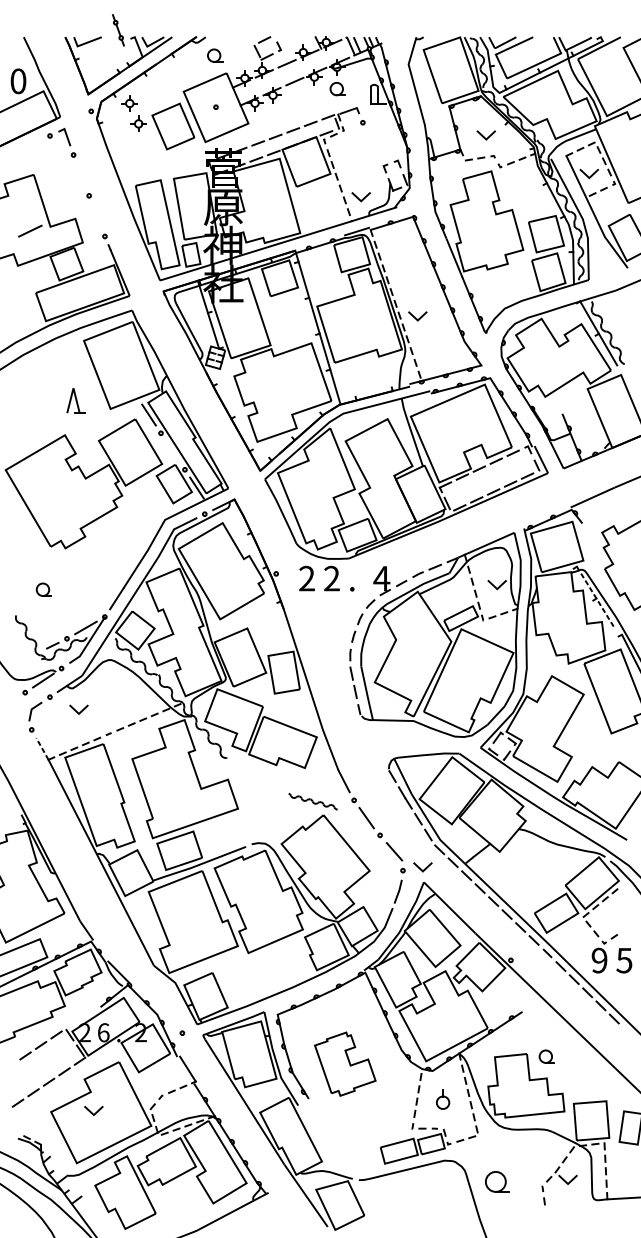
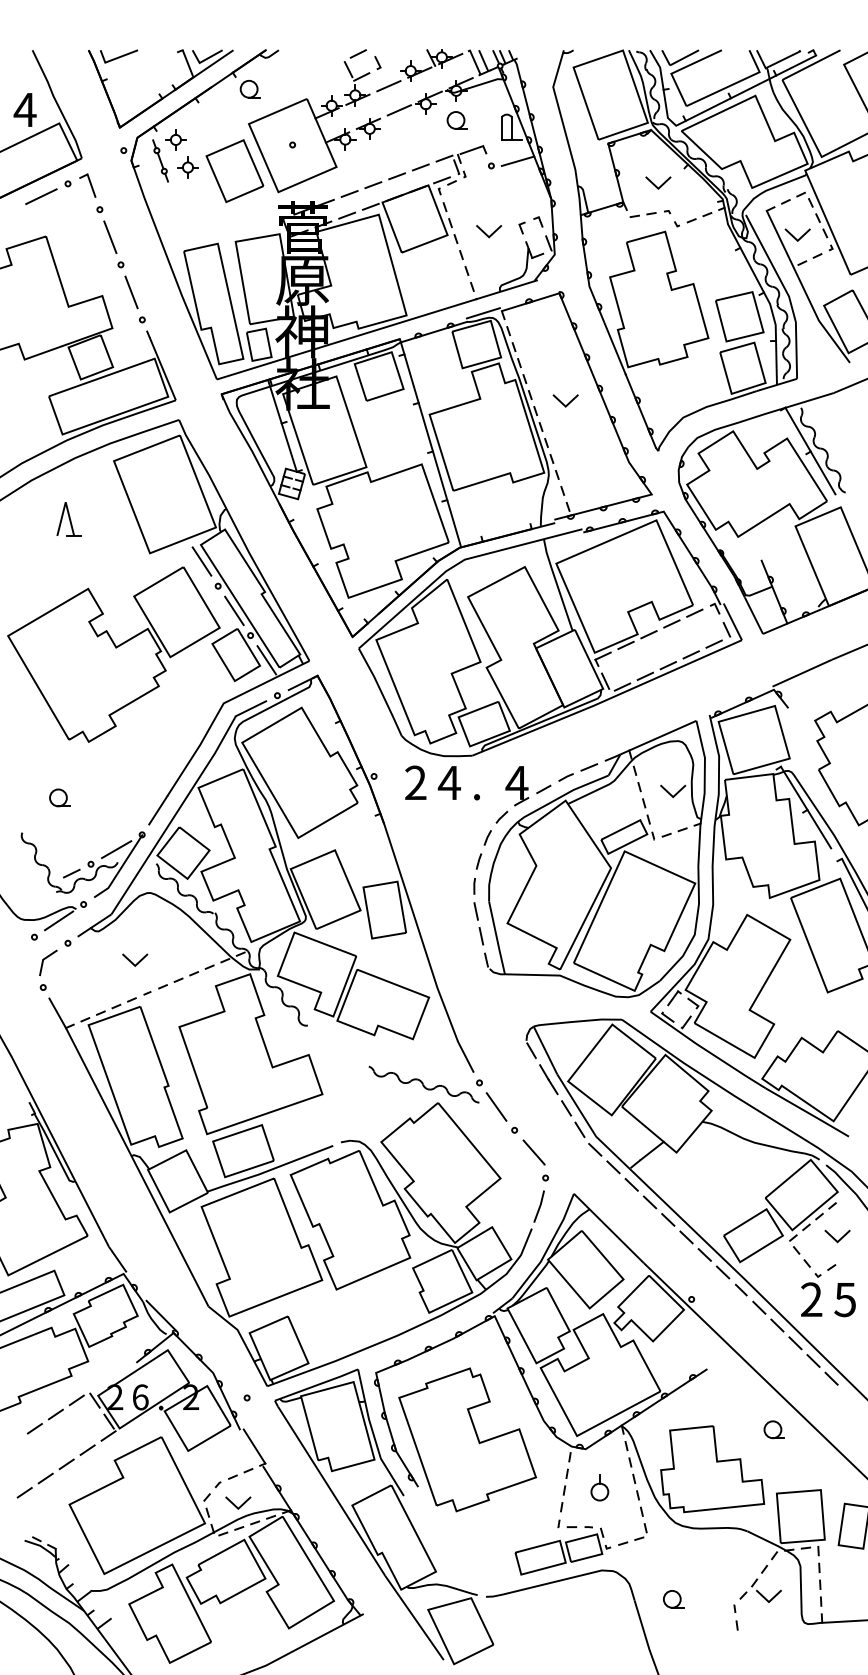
part: (118, 30) -> (160, 160), moved
part: (214, 55) -> (249, 89), moved
text: (17, 81) -> (24, 109), 0 -> 4
line: (382, 118) -> (517, 160), added
line: (81, 175) -> (110, 237), added
line: (362, 198) -> (491, 233), moved
line: (96, 216) -> (131, 292), added
line: (30, 231) -> (41, 196), moved
line: (415, 317) -> (562, 402), moved
part: (75, 400) -> (68, 519), moved
line: (173, 451) -> (234, 610), added
text: (331, 578) -> (448, 782), 2 -> 4
line: (595, 596) -> (806, 807), dashed -> solid
line: (81, 710) -> (138, 961), moved
line: (42, 749) -> (57, 1013), dashed -> solid
part: (312, 801) -> (423, 1084), size x1.67
line: (421, 868) -> (835, 1238), moved
text: (599, 961) -> (811, 1300), 9 -> 2
part: (546, 1056) -> (773, 1429), moved
part: (345, 1063) -> (467, 1439), size x1.67
line: (91, 1111) -> (235, 1504), moved
part: (497, 1182) -> (673, 1599), size x0.62

